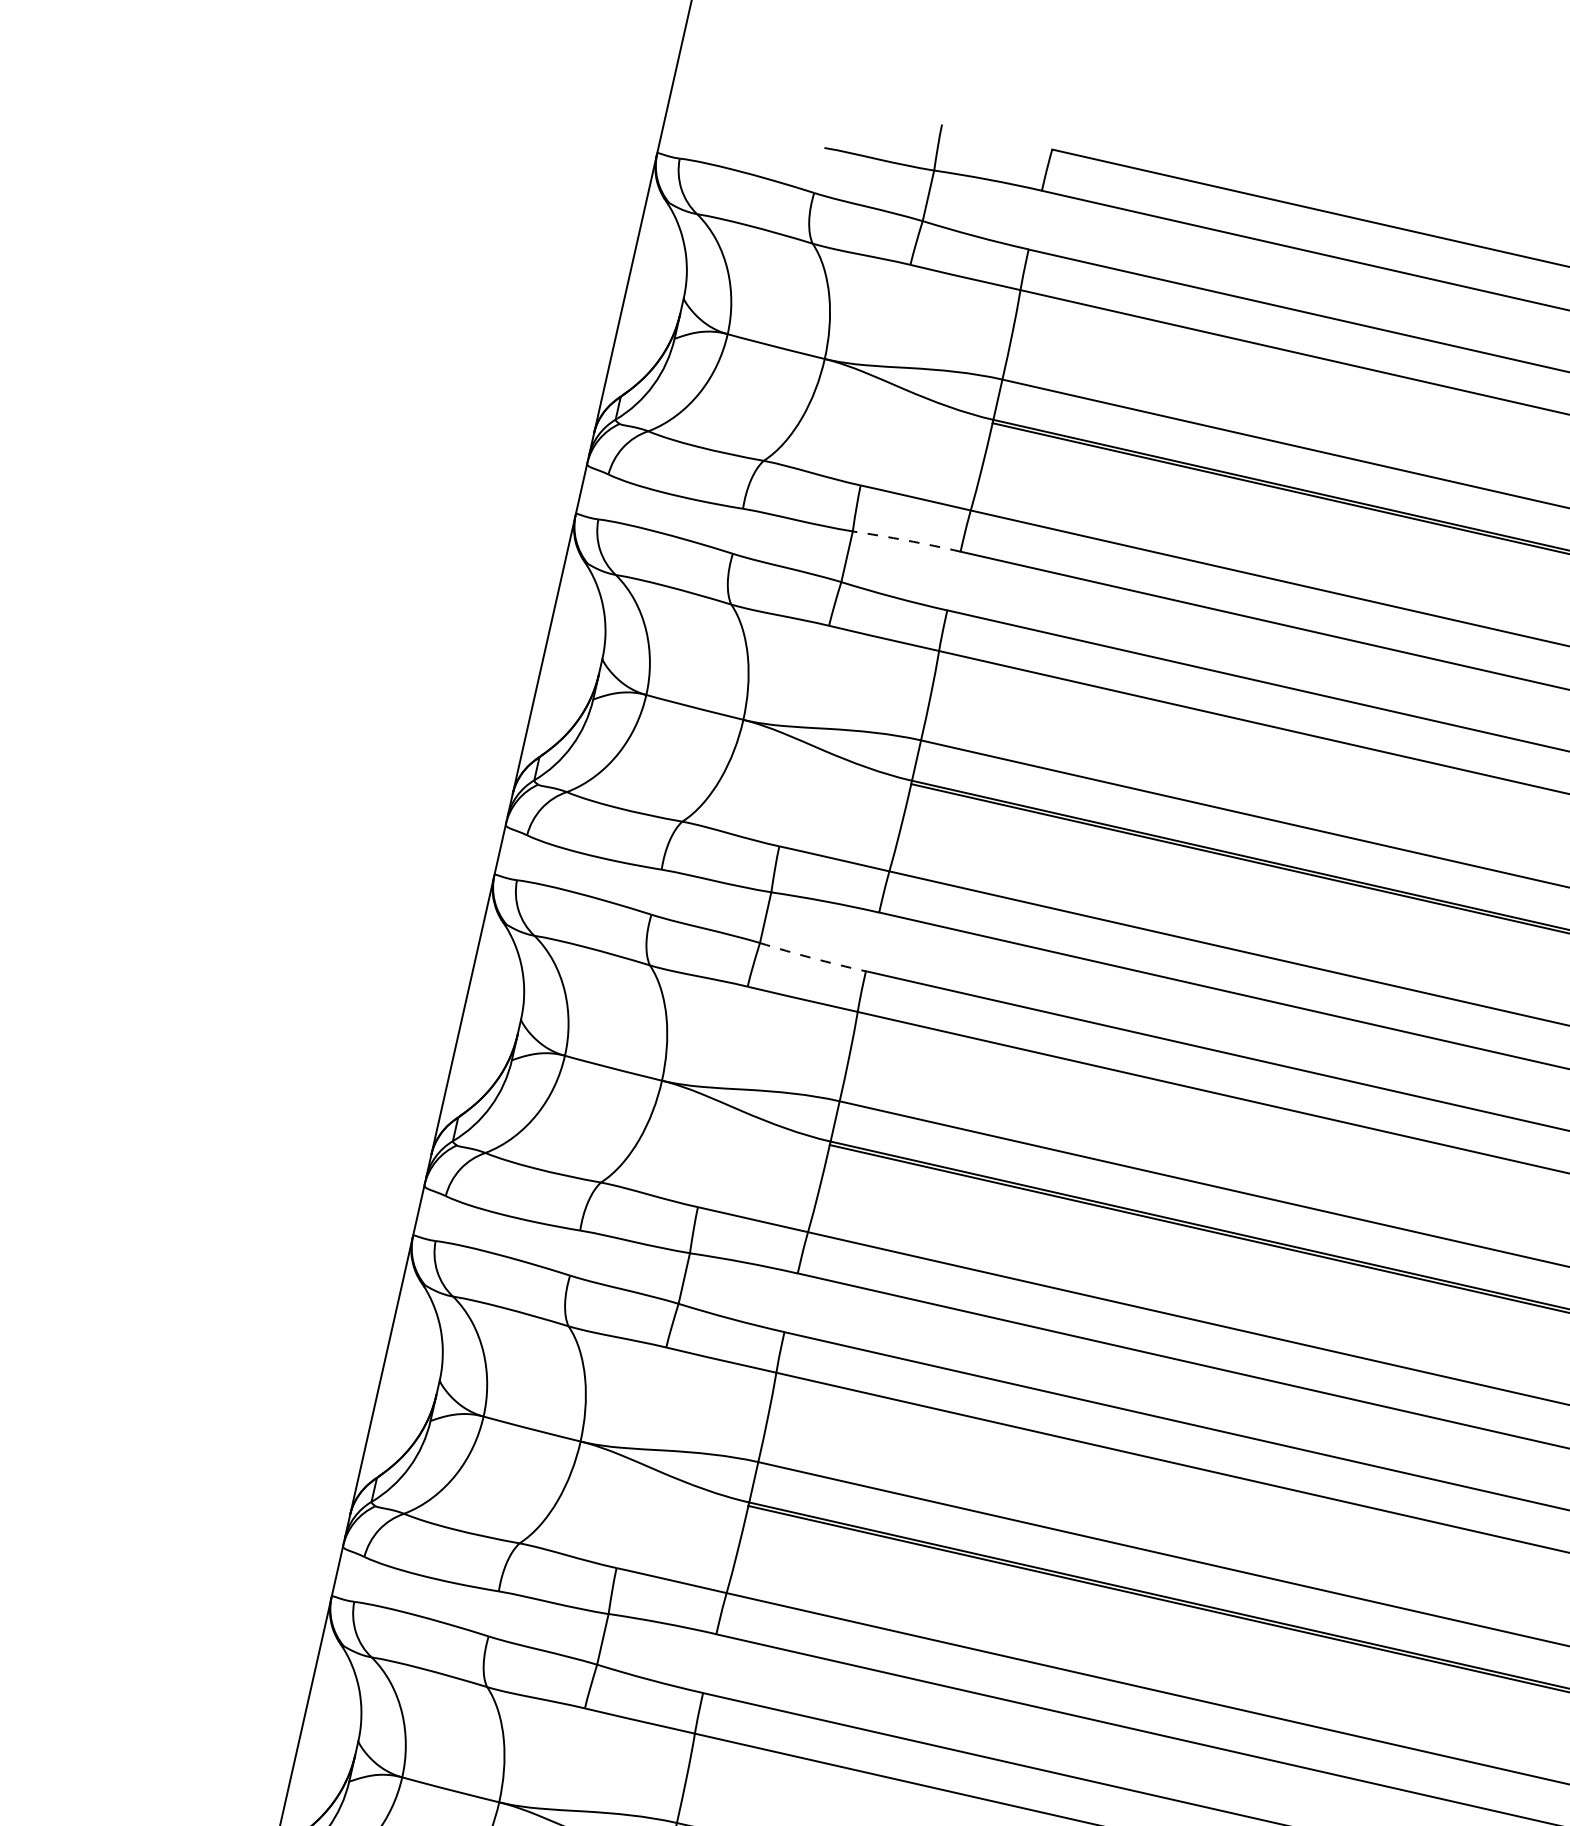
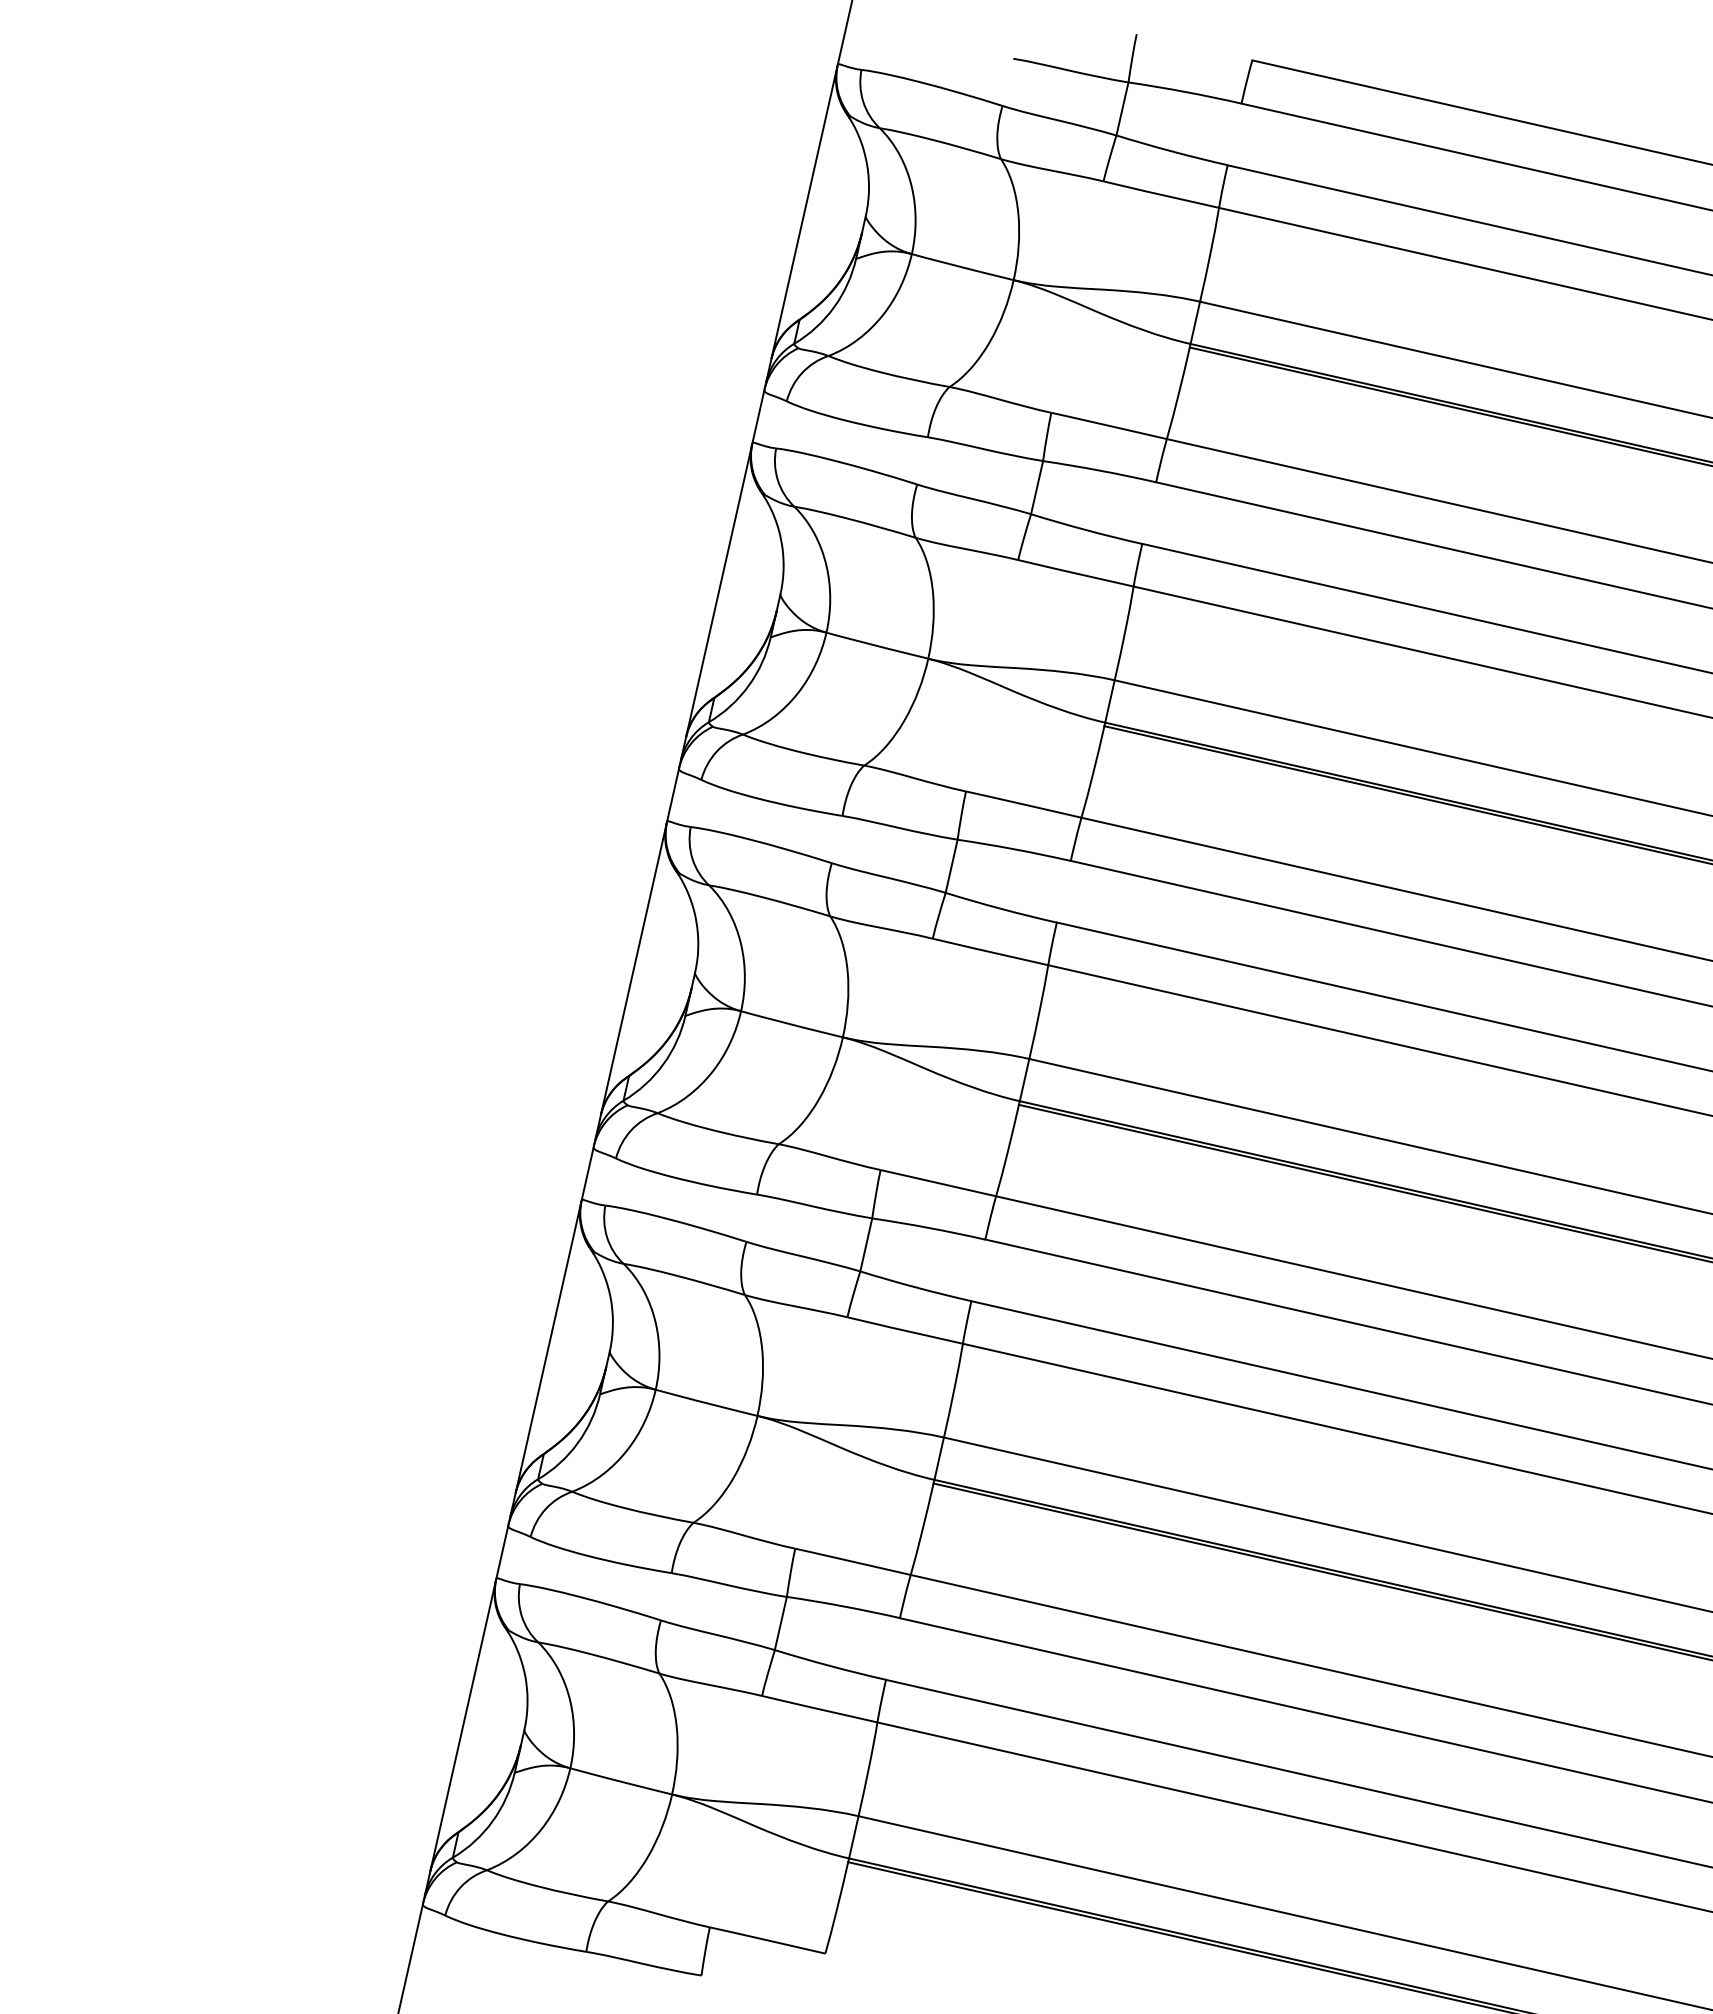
arc: (906, 540) -> (1099, 470), dashed -> solid
arc: (812, 957) -> (1000, 908), dashed -> solid

